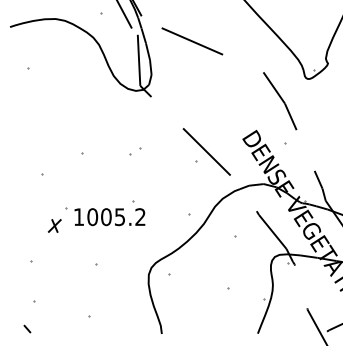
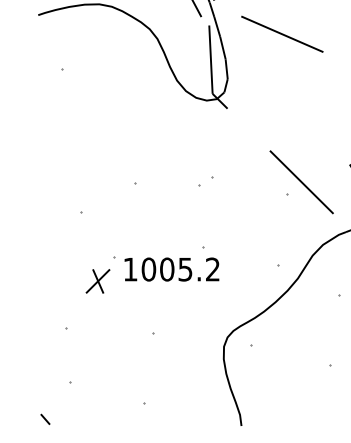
part: (54, 225) -> (97, 280), size x1.43
line: (27, 328) -> (45, 418), moved

